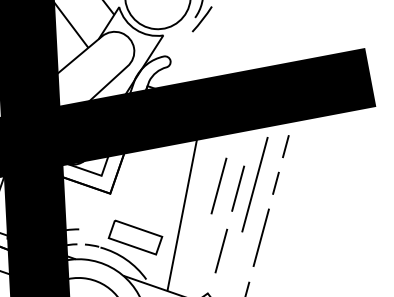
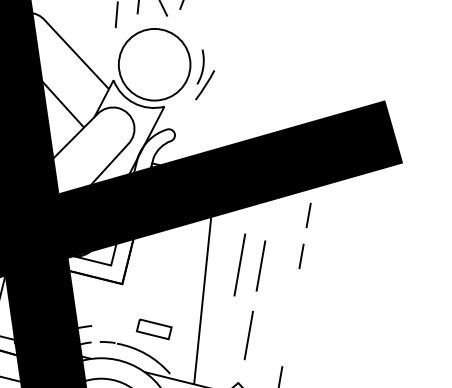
line: (254, 184) -> (278, 259), removed
part: (135, 237) -> (154, 329), size x0.6
line: (260, 237) -> (290, 316), removed

